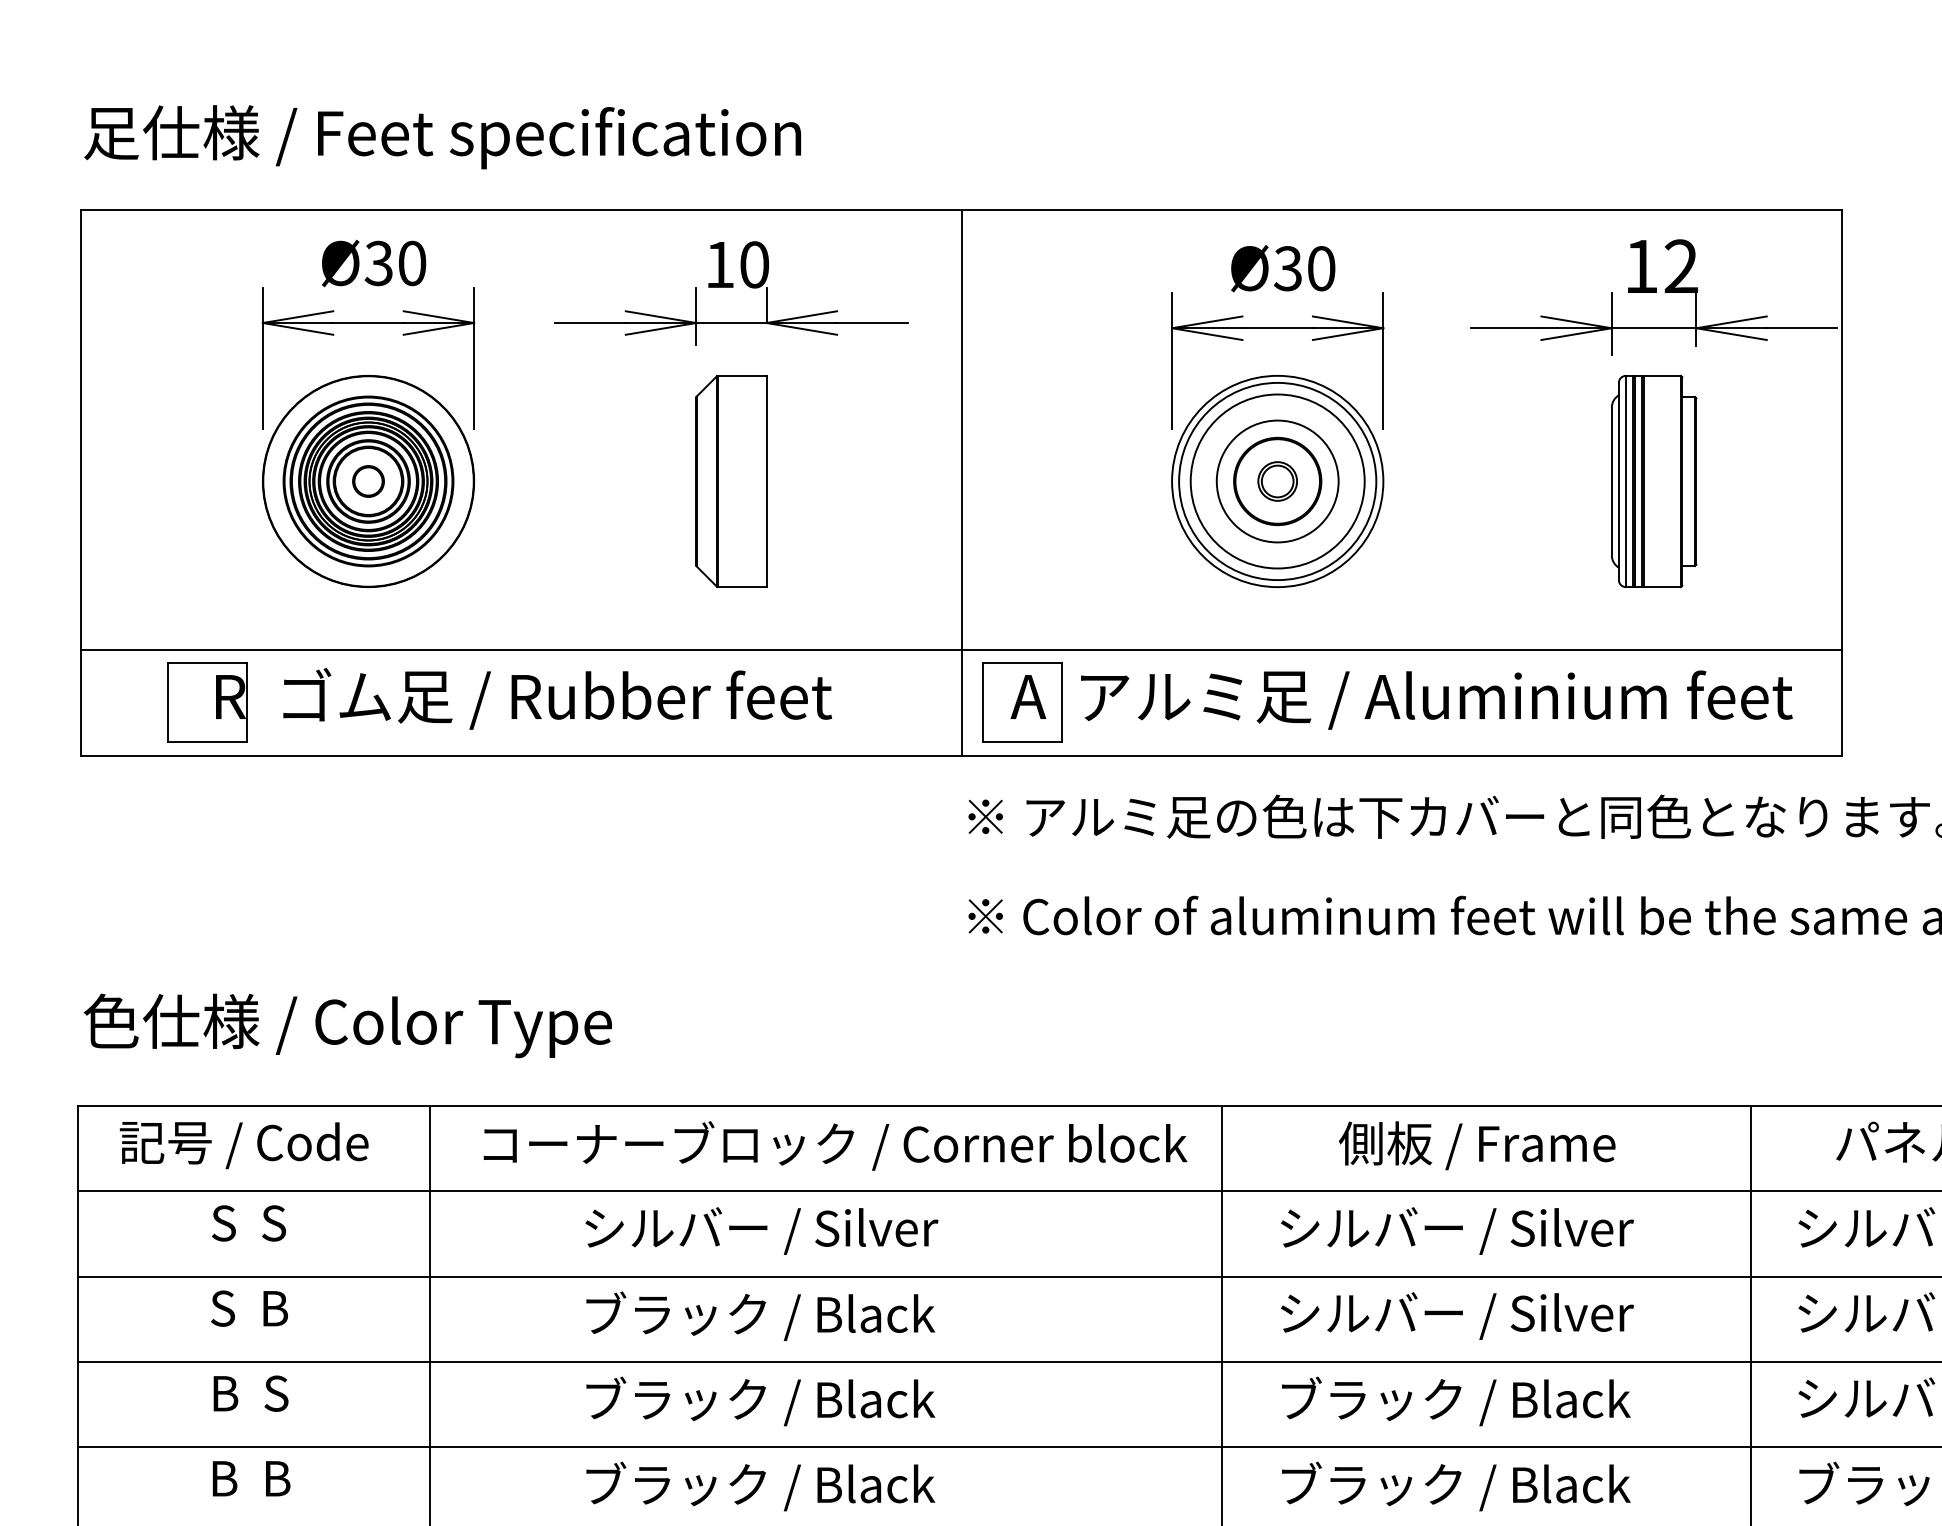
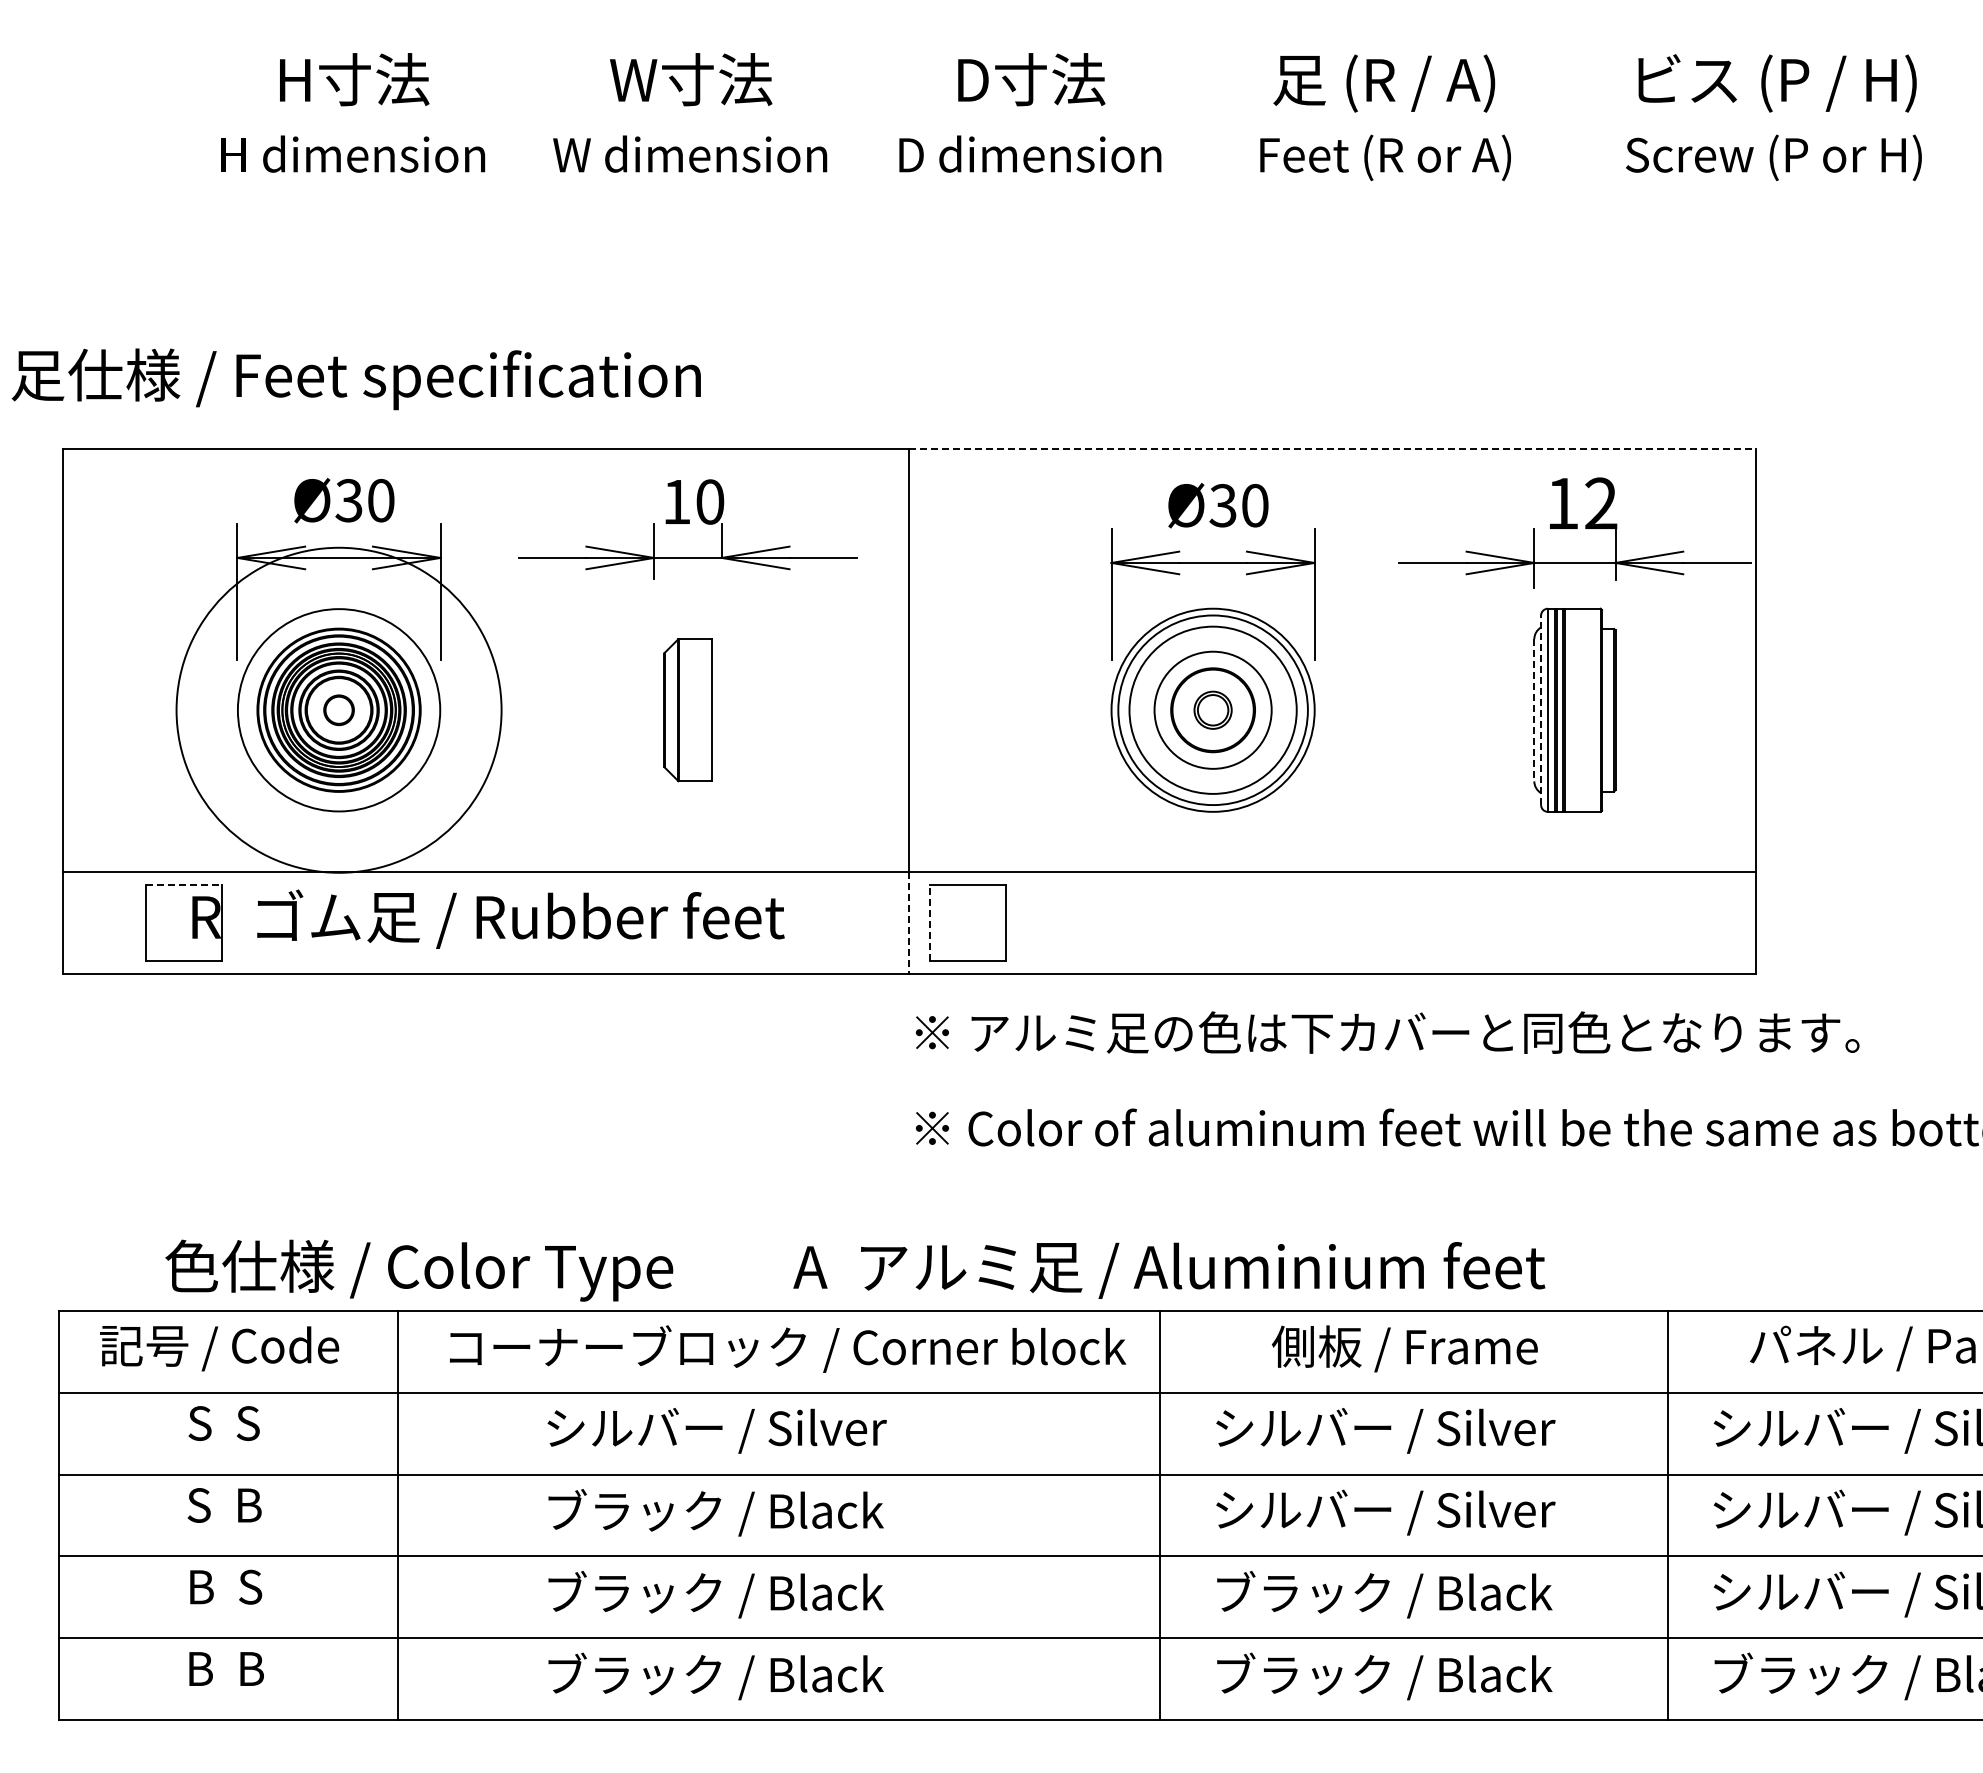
text: (441, 137) -> (355, 379), moved
line: (1402, 210) -> (1333, 449), solid -> dashed
circle: (367, 480) -> (338, 709), size x1.6
part: (730, 480) -> (687, 709), size x0.7
line: (1612, 481) -> (1534, 710), solid -> dashed
line: (1619, 481) -> (1541, 710), solid -> dashed
line: (207, 662) -> (184, 884), solid -> dashed
text: (1401, 700) -> (1169, 1270), moved
line: (982, 702) -> (929, 922), solid -> dashed
line: (961, 703) -> (909, 923), solid -> dashed
text: (348, 1025) -> (419, 1270), moved

